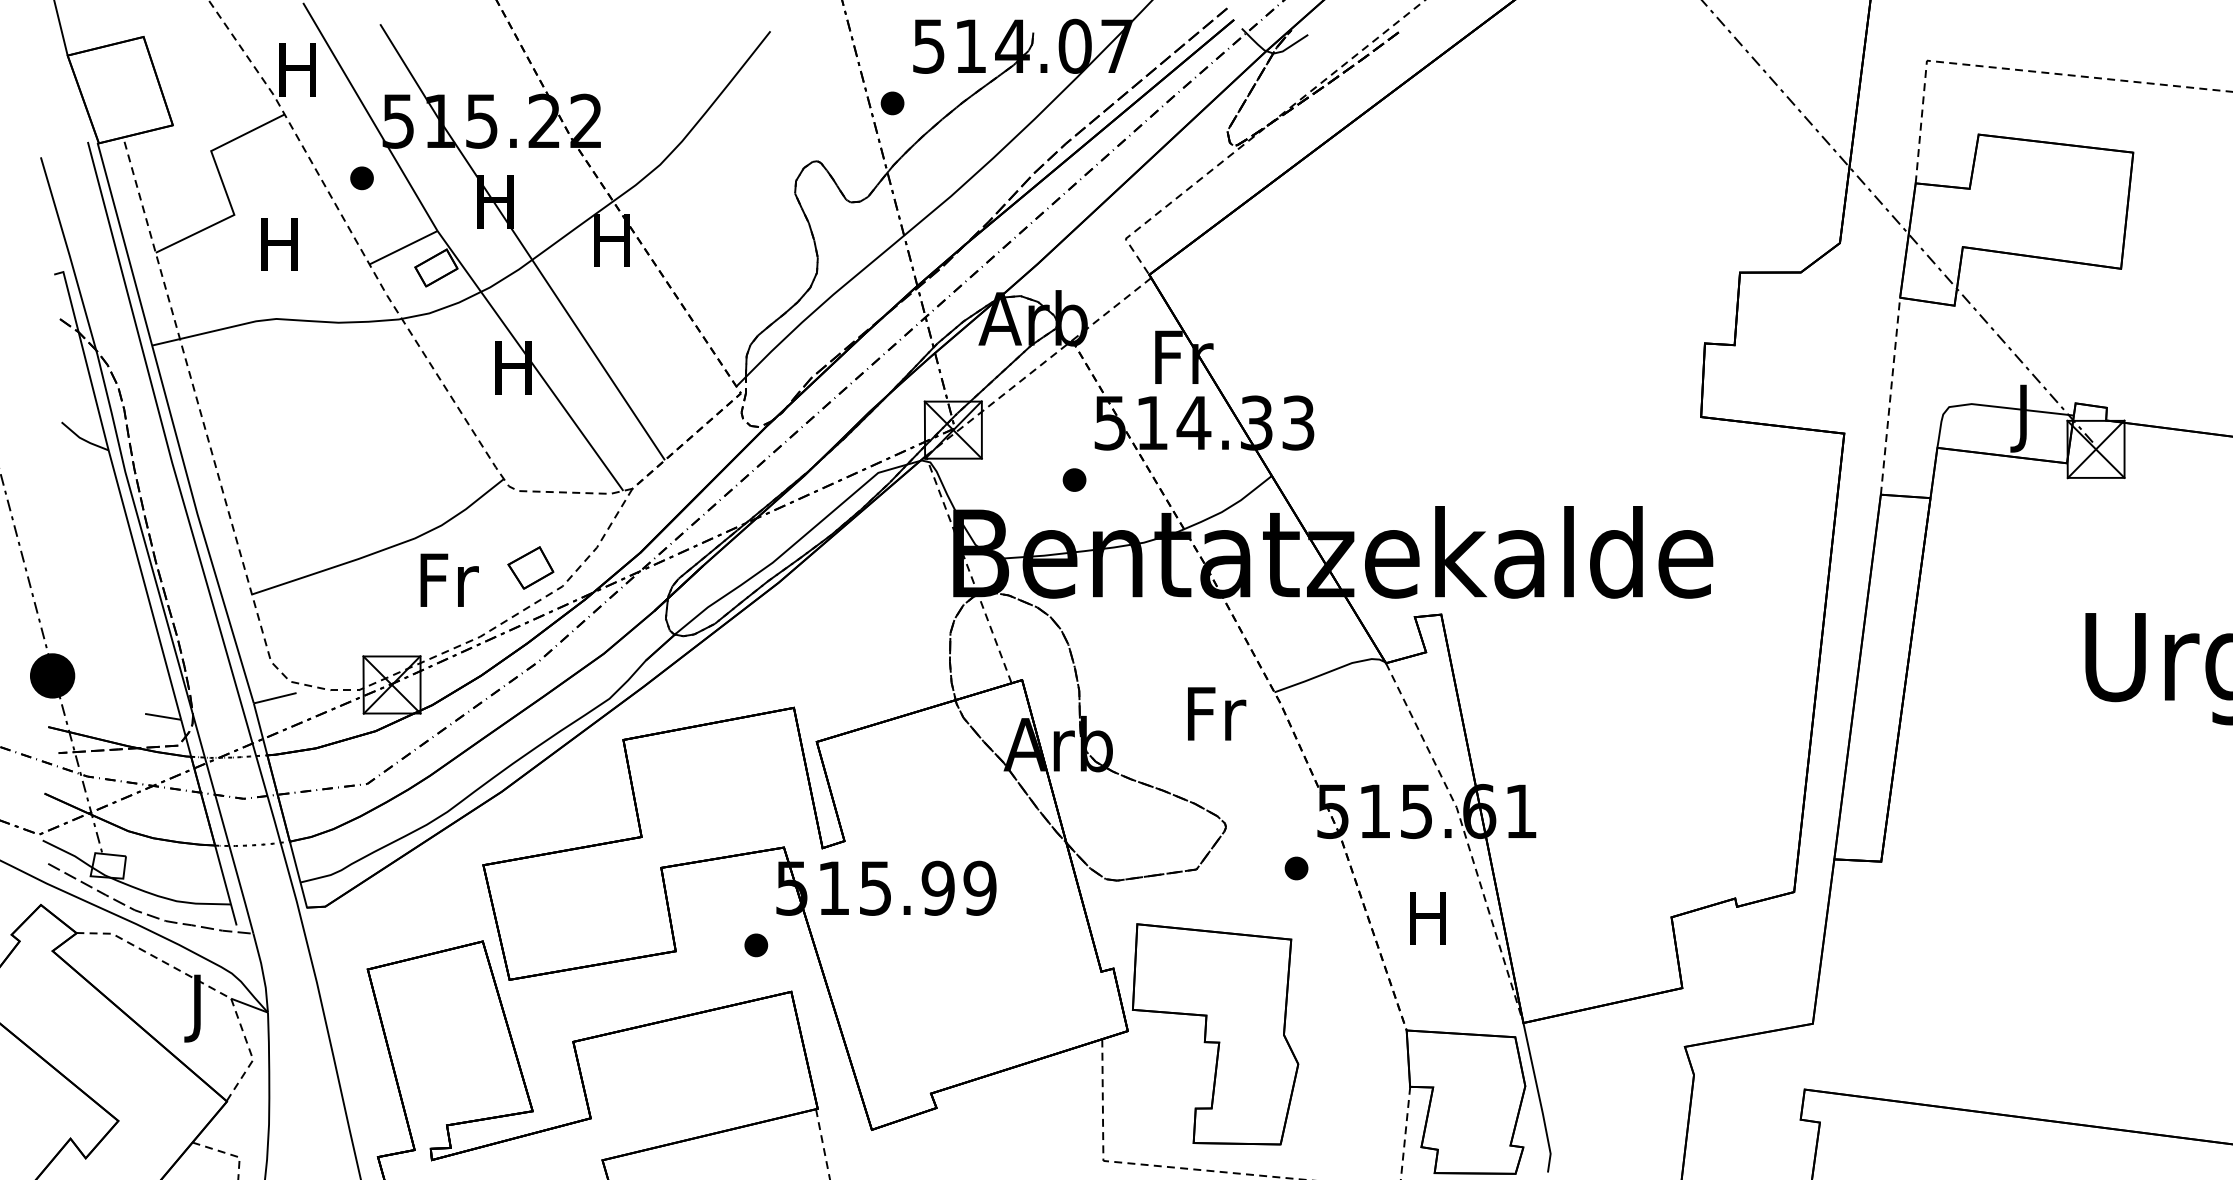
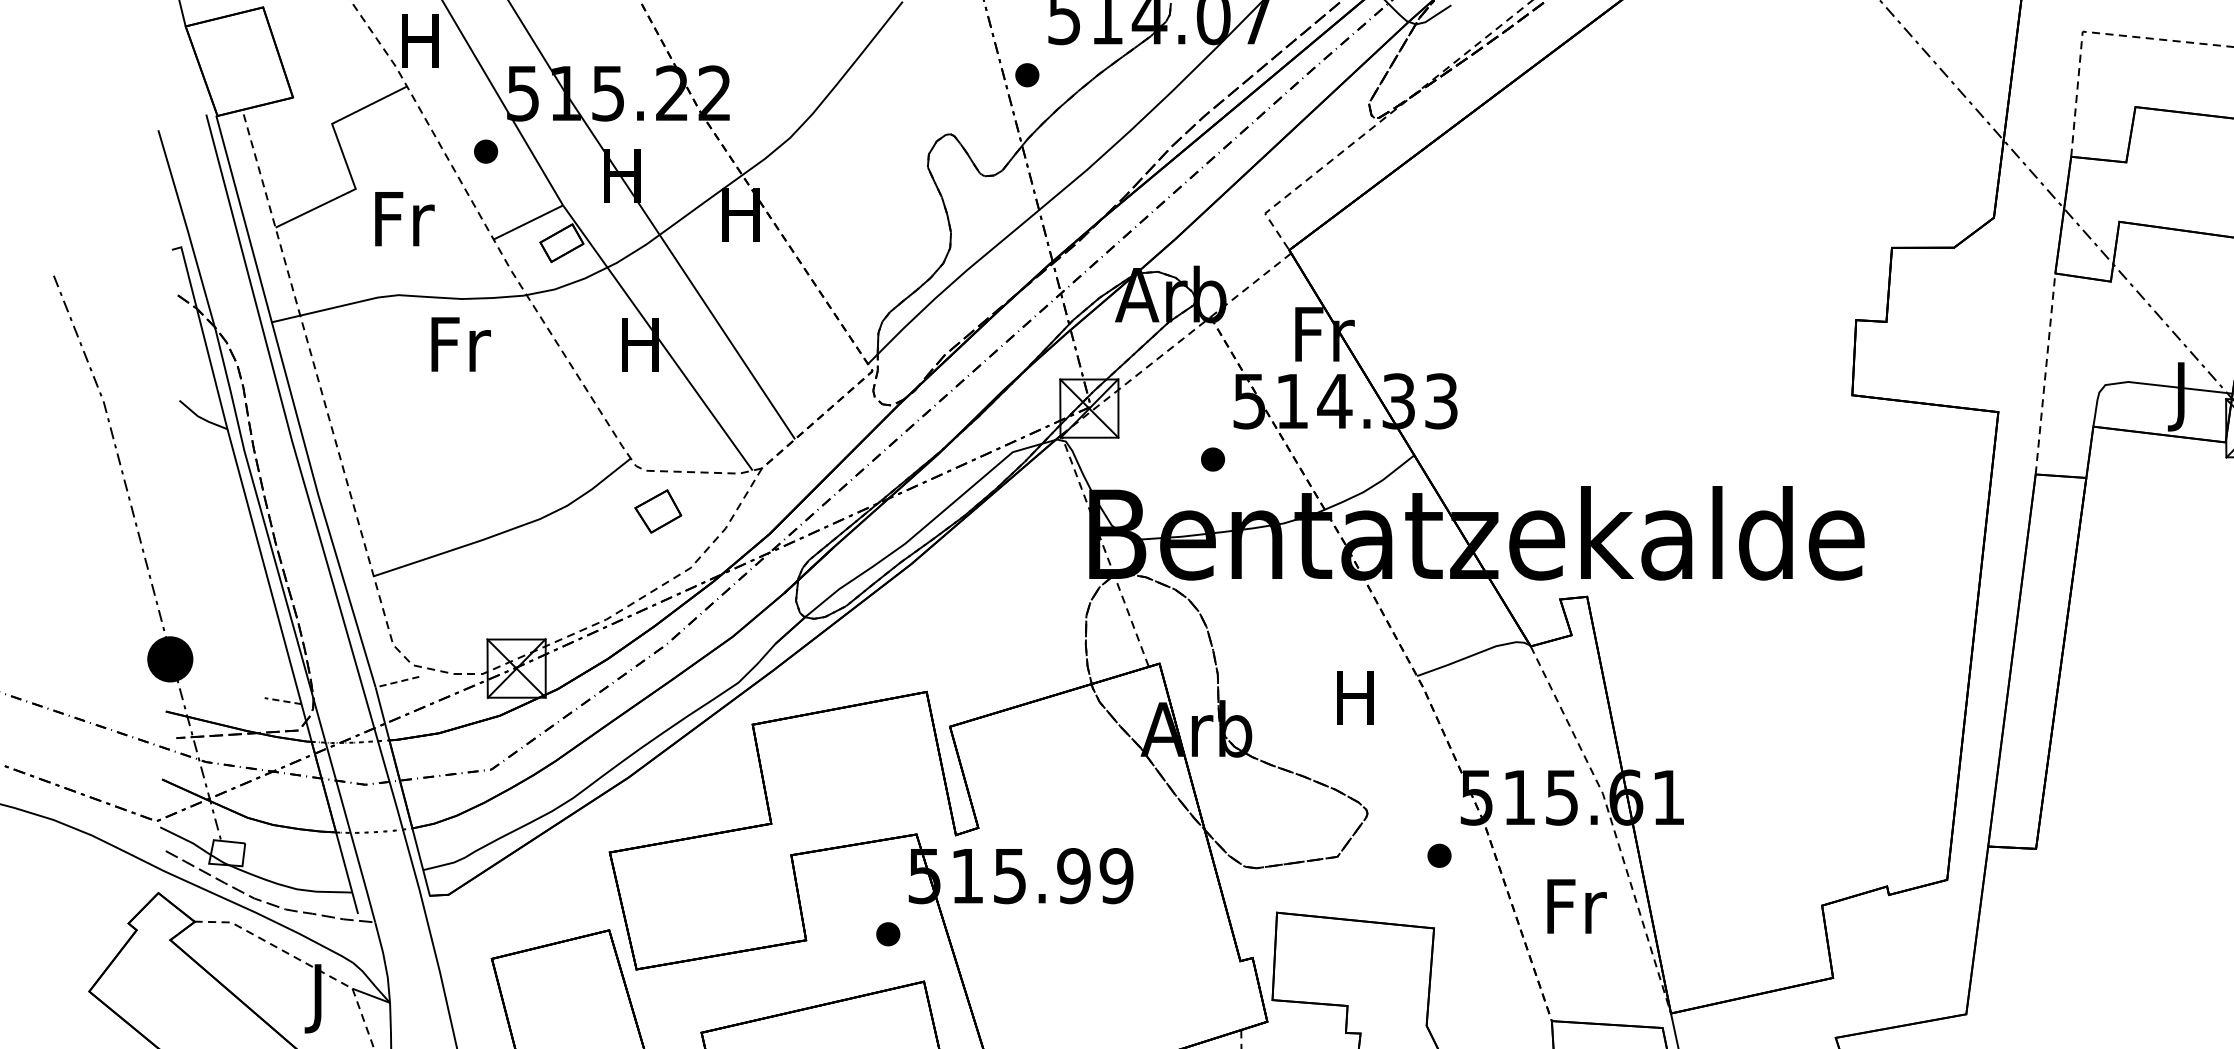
text: (282, 243) -> (404, 218), H -> Fr
part: (530, 567) -> (657, 510), moved
text: (449, 579) -> (460, 343), moved
line: (275, 698) -> (397, 682), solid -> dashed
text: (1217, 713) -> (1358, 697), Fr -> H
line: (162, 716) -> (282, 700), solid -> dashed
text: (1431, 917) -> (1577, 905), H -> Fr

